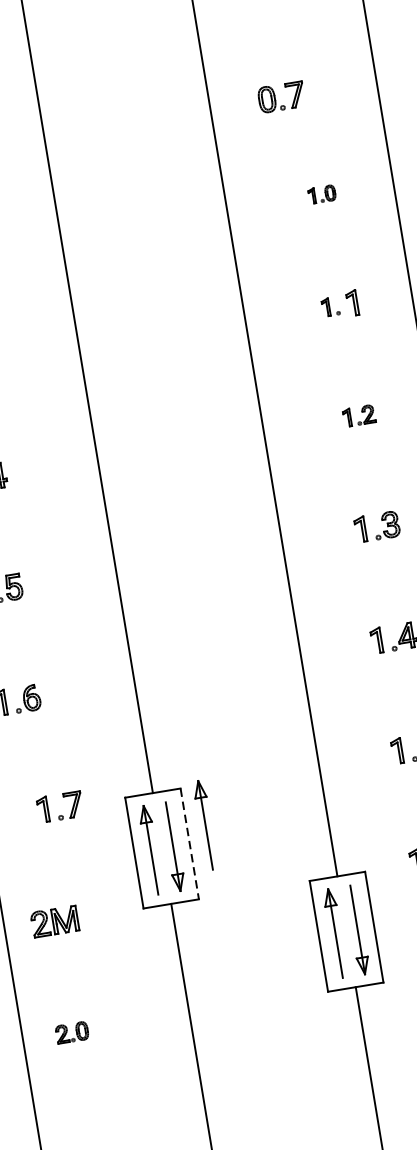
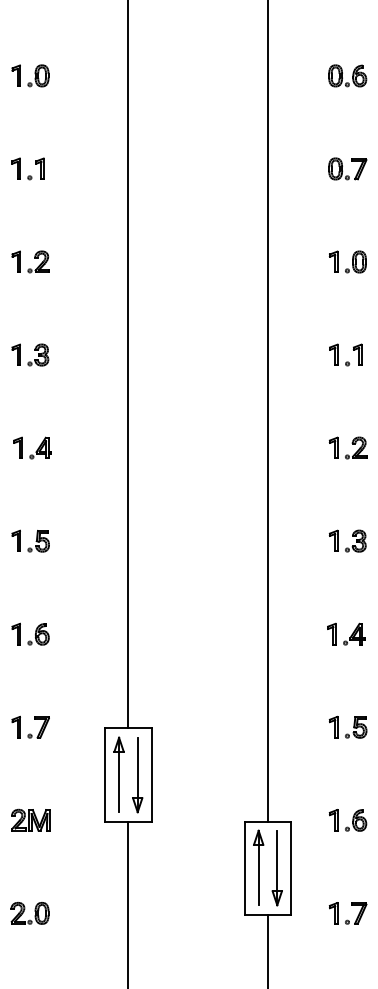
part: (281, 96) -> (347, 168), moved
part: (321, 193) -> (347, 261), size x1.67
part: (330, 306) -> (339, 354), size x1.43
part: (358, 415) -> (347, 447), size x1.43
part: (61, 814) -> (30, 733), moved
part: (204, 824) -> (166, 761), removed
line: (189, 843) -> (151, 774), dashed -> solid
part: (71, 1032) -> (29, 913), size x1.43

